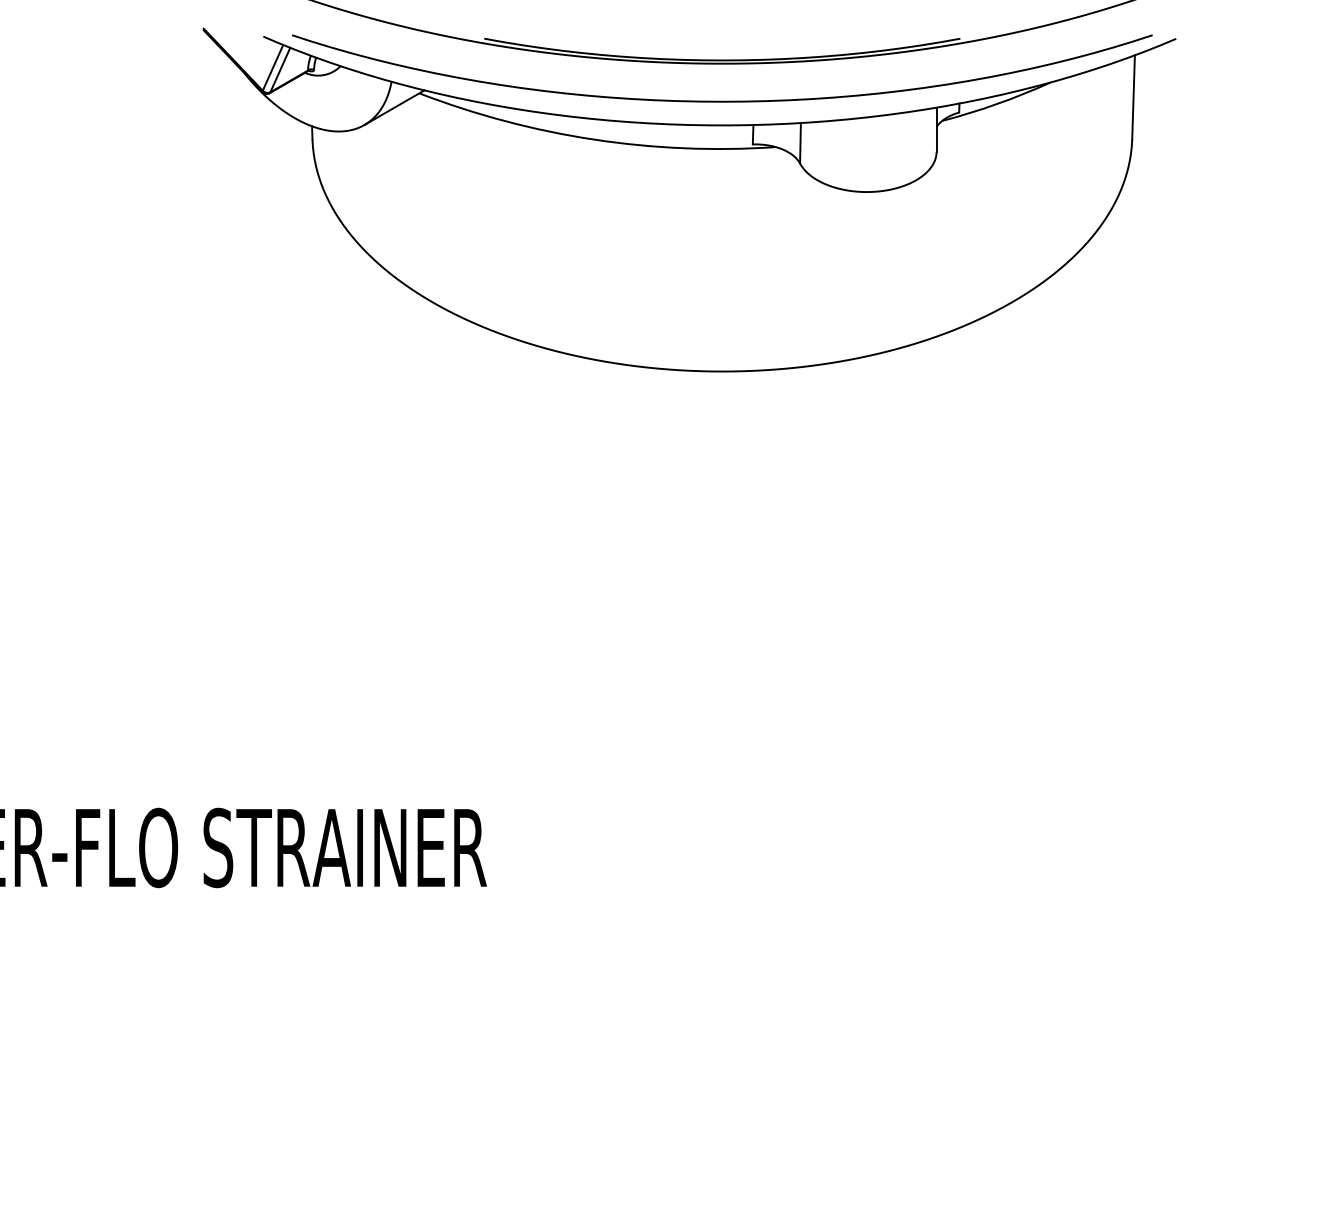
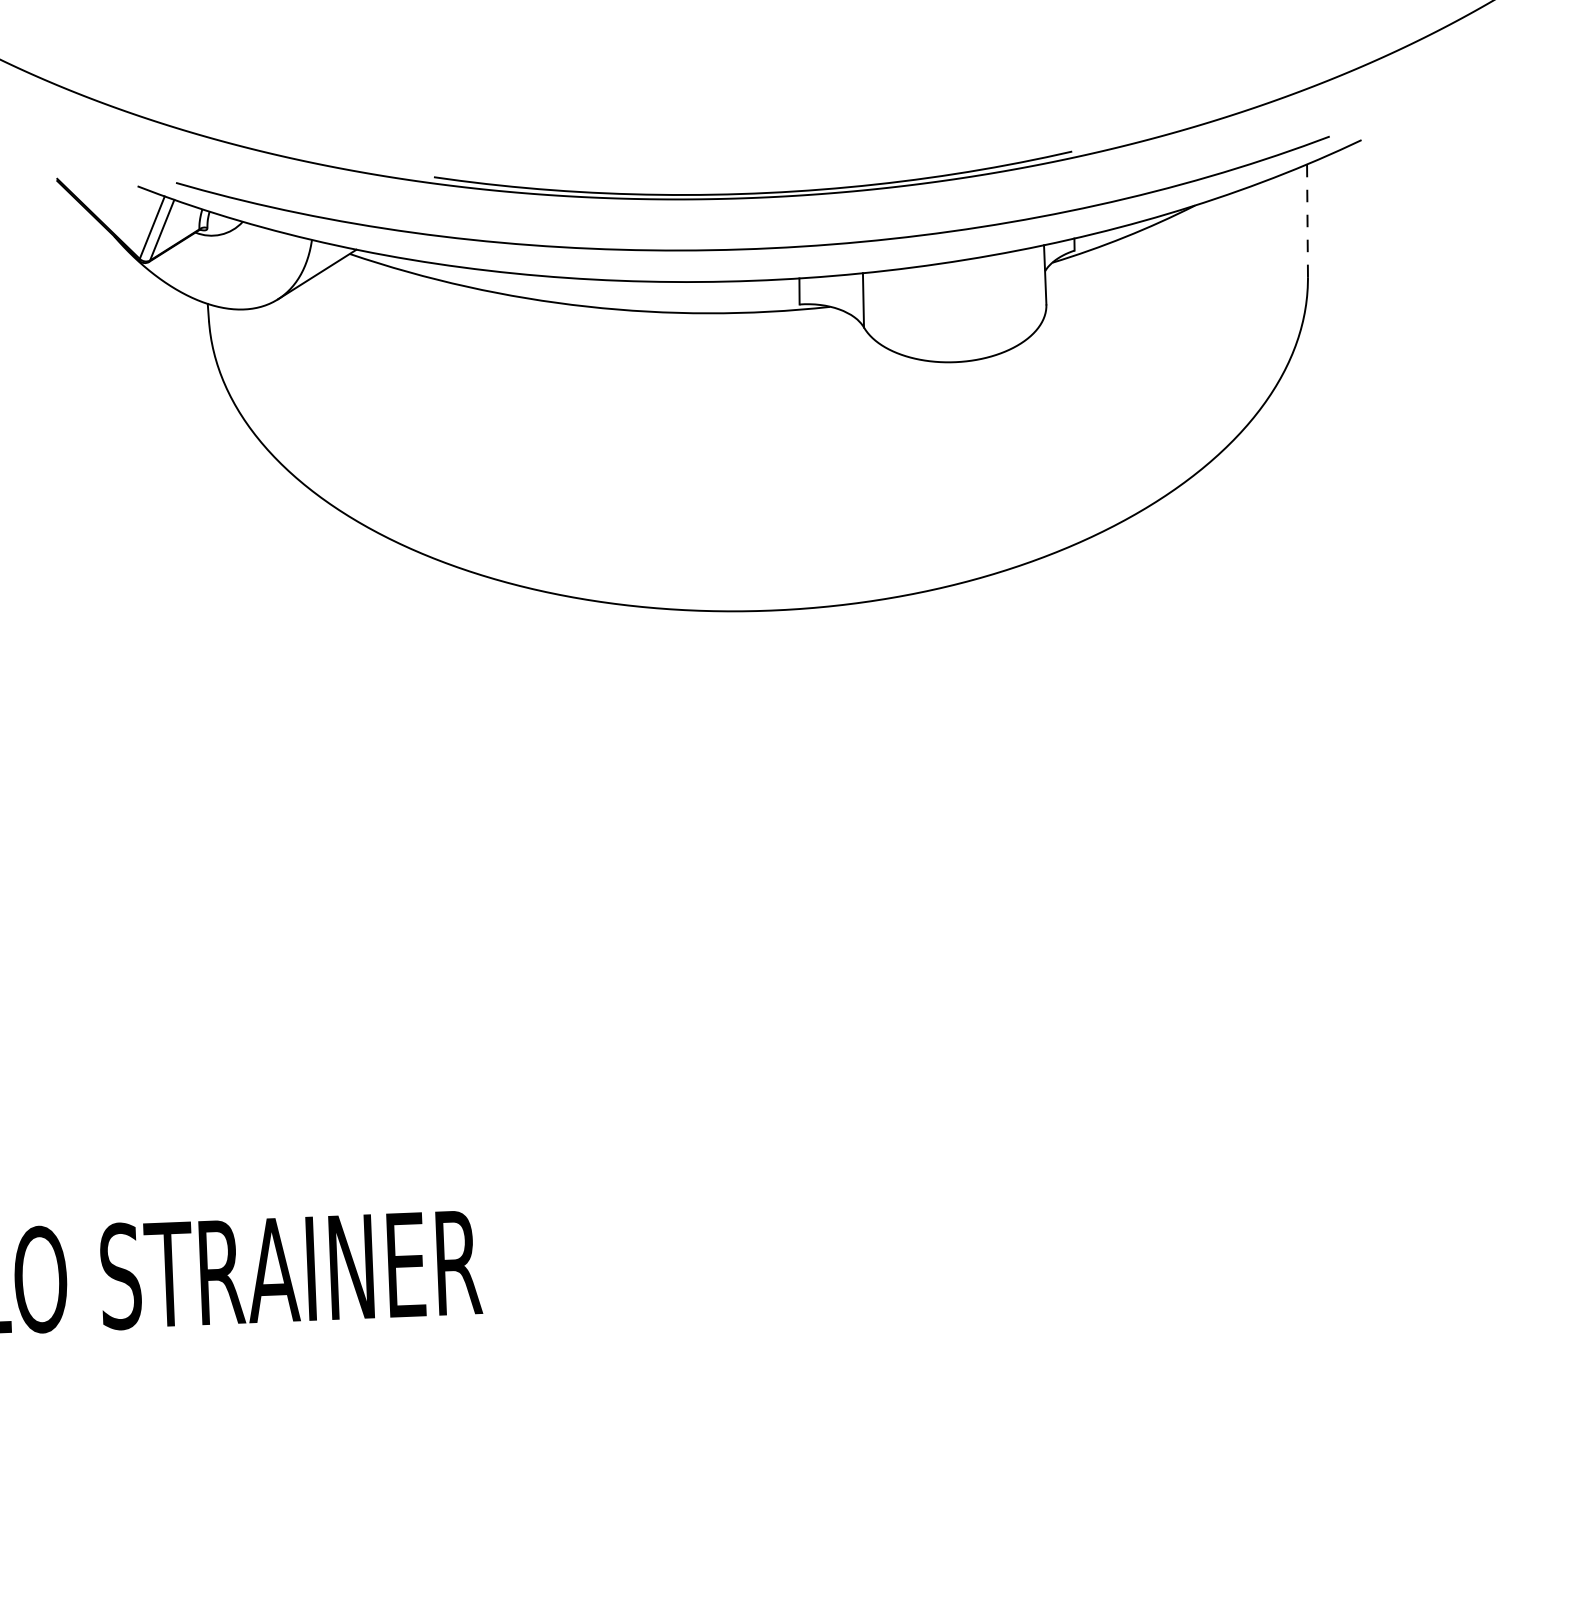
line: (1133, 97) -> (1307, 221), solid -> dashed

